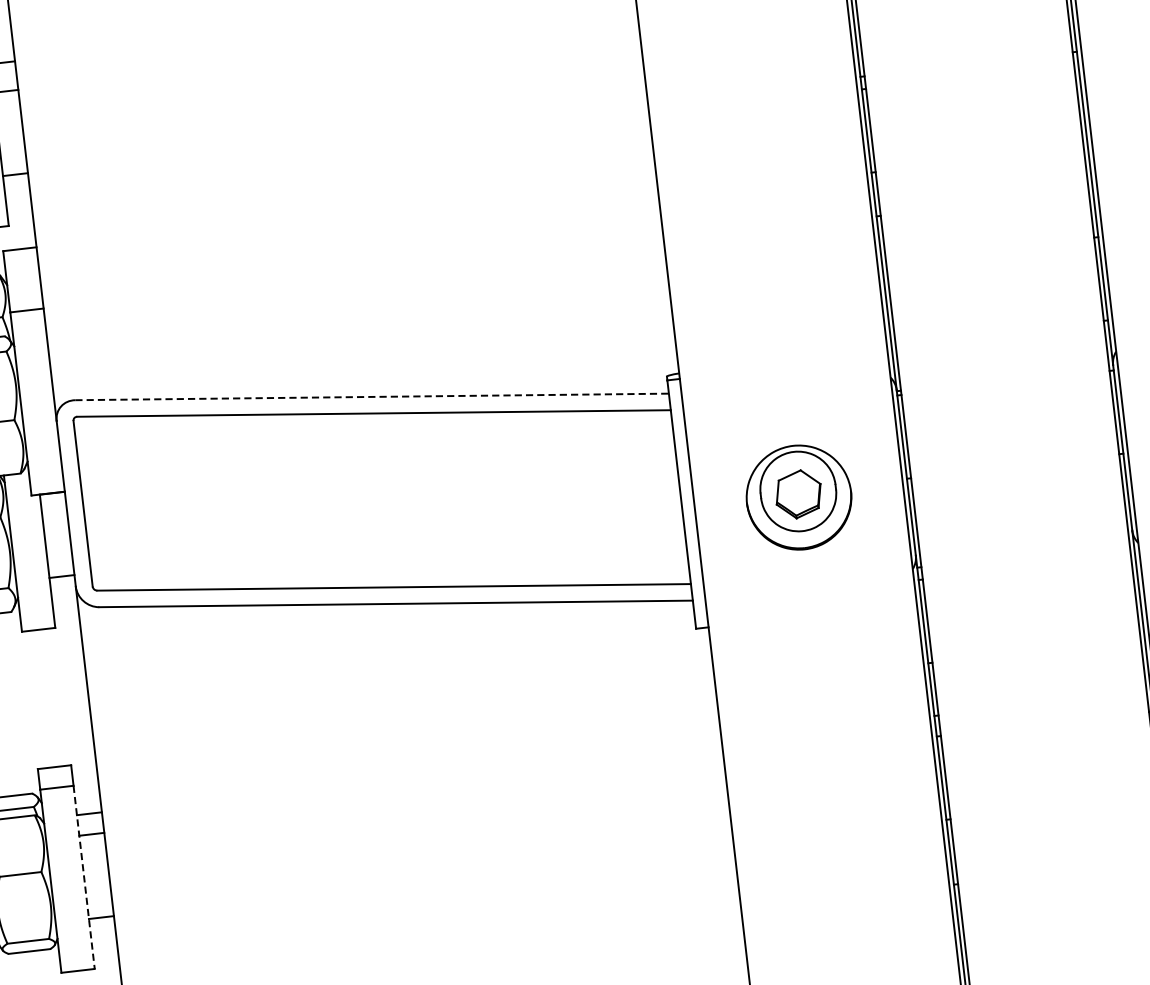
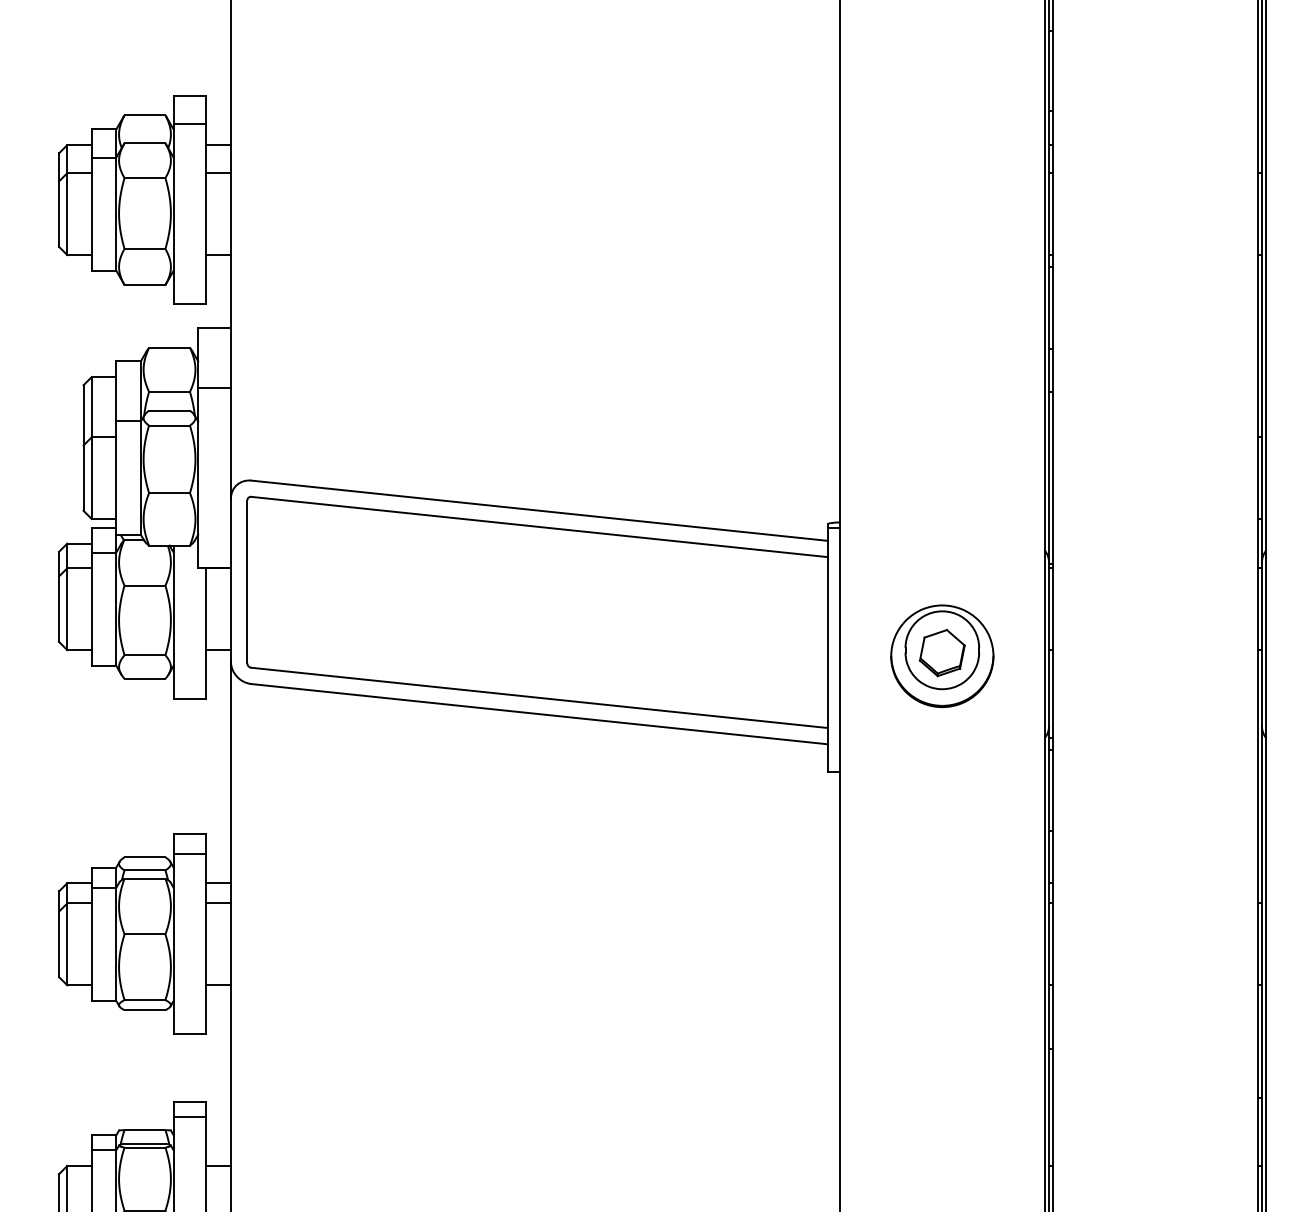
line: (372, 396) -> (539, 510), dashed -> solid
line: (84, 877) -> (206, 944), dashed -> solid

